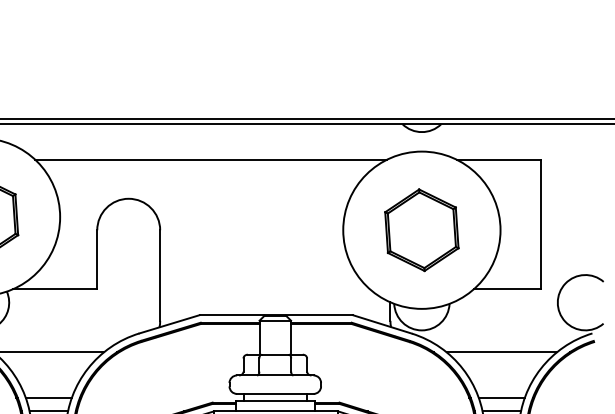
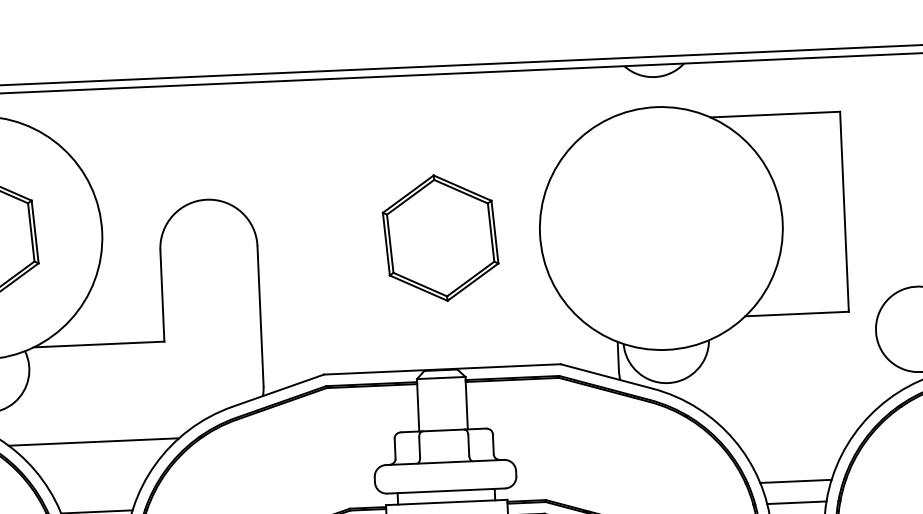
line: (210, 159) -> (330, 133), removed
part: (421, 230) -> (440, 238), moved
line: (501, 352) -> (792, 411), removed

